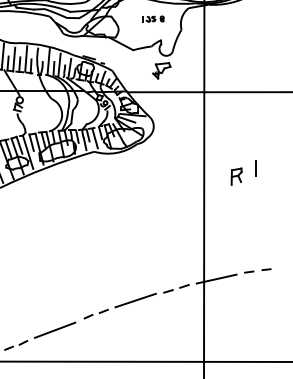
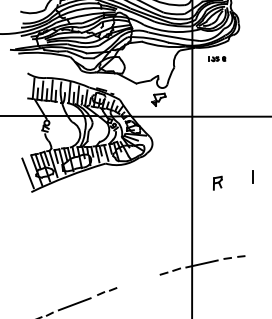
part: (153, 19) -> (217, 59), moved
line: (255, 168) -> (252, 176), moved
line: (136, 300) -> (138, 280), removed

